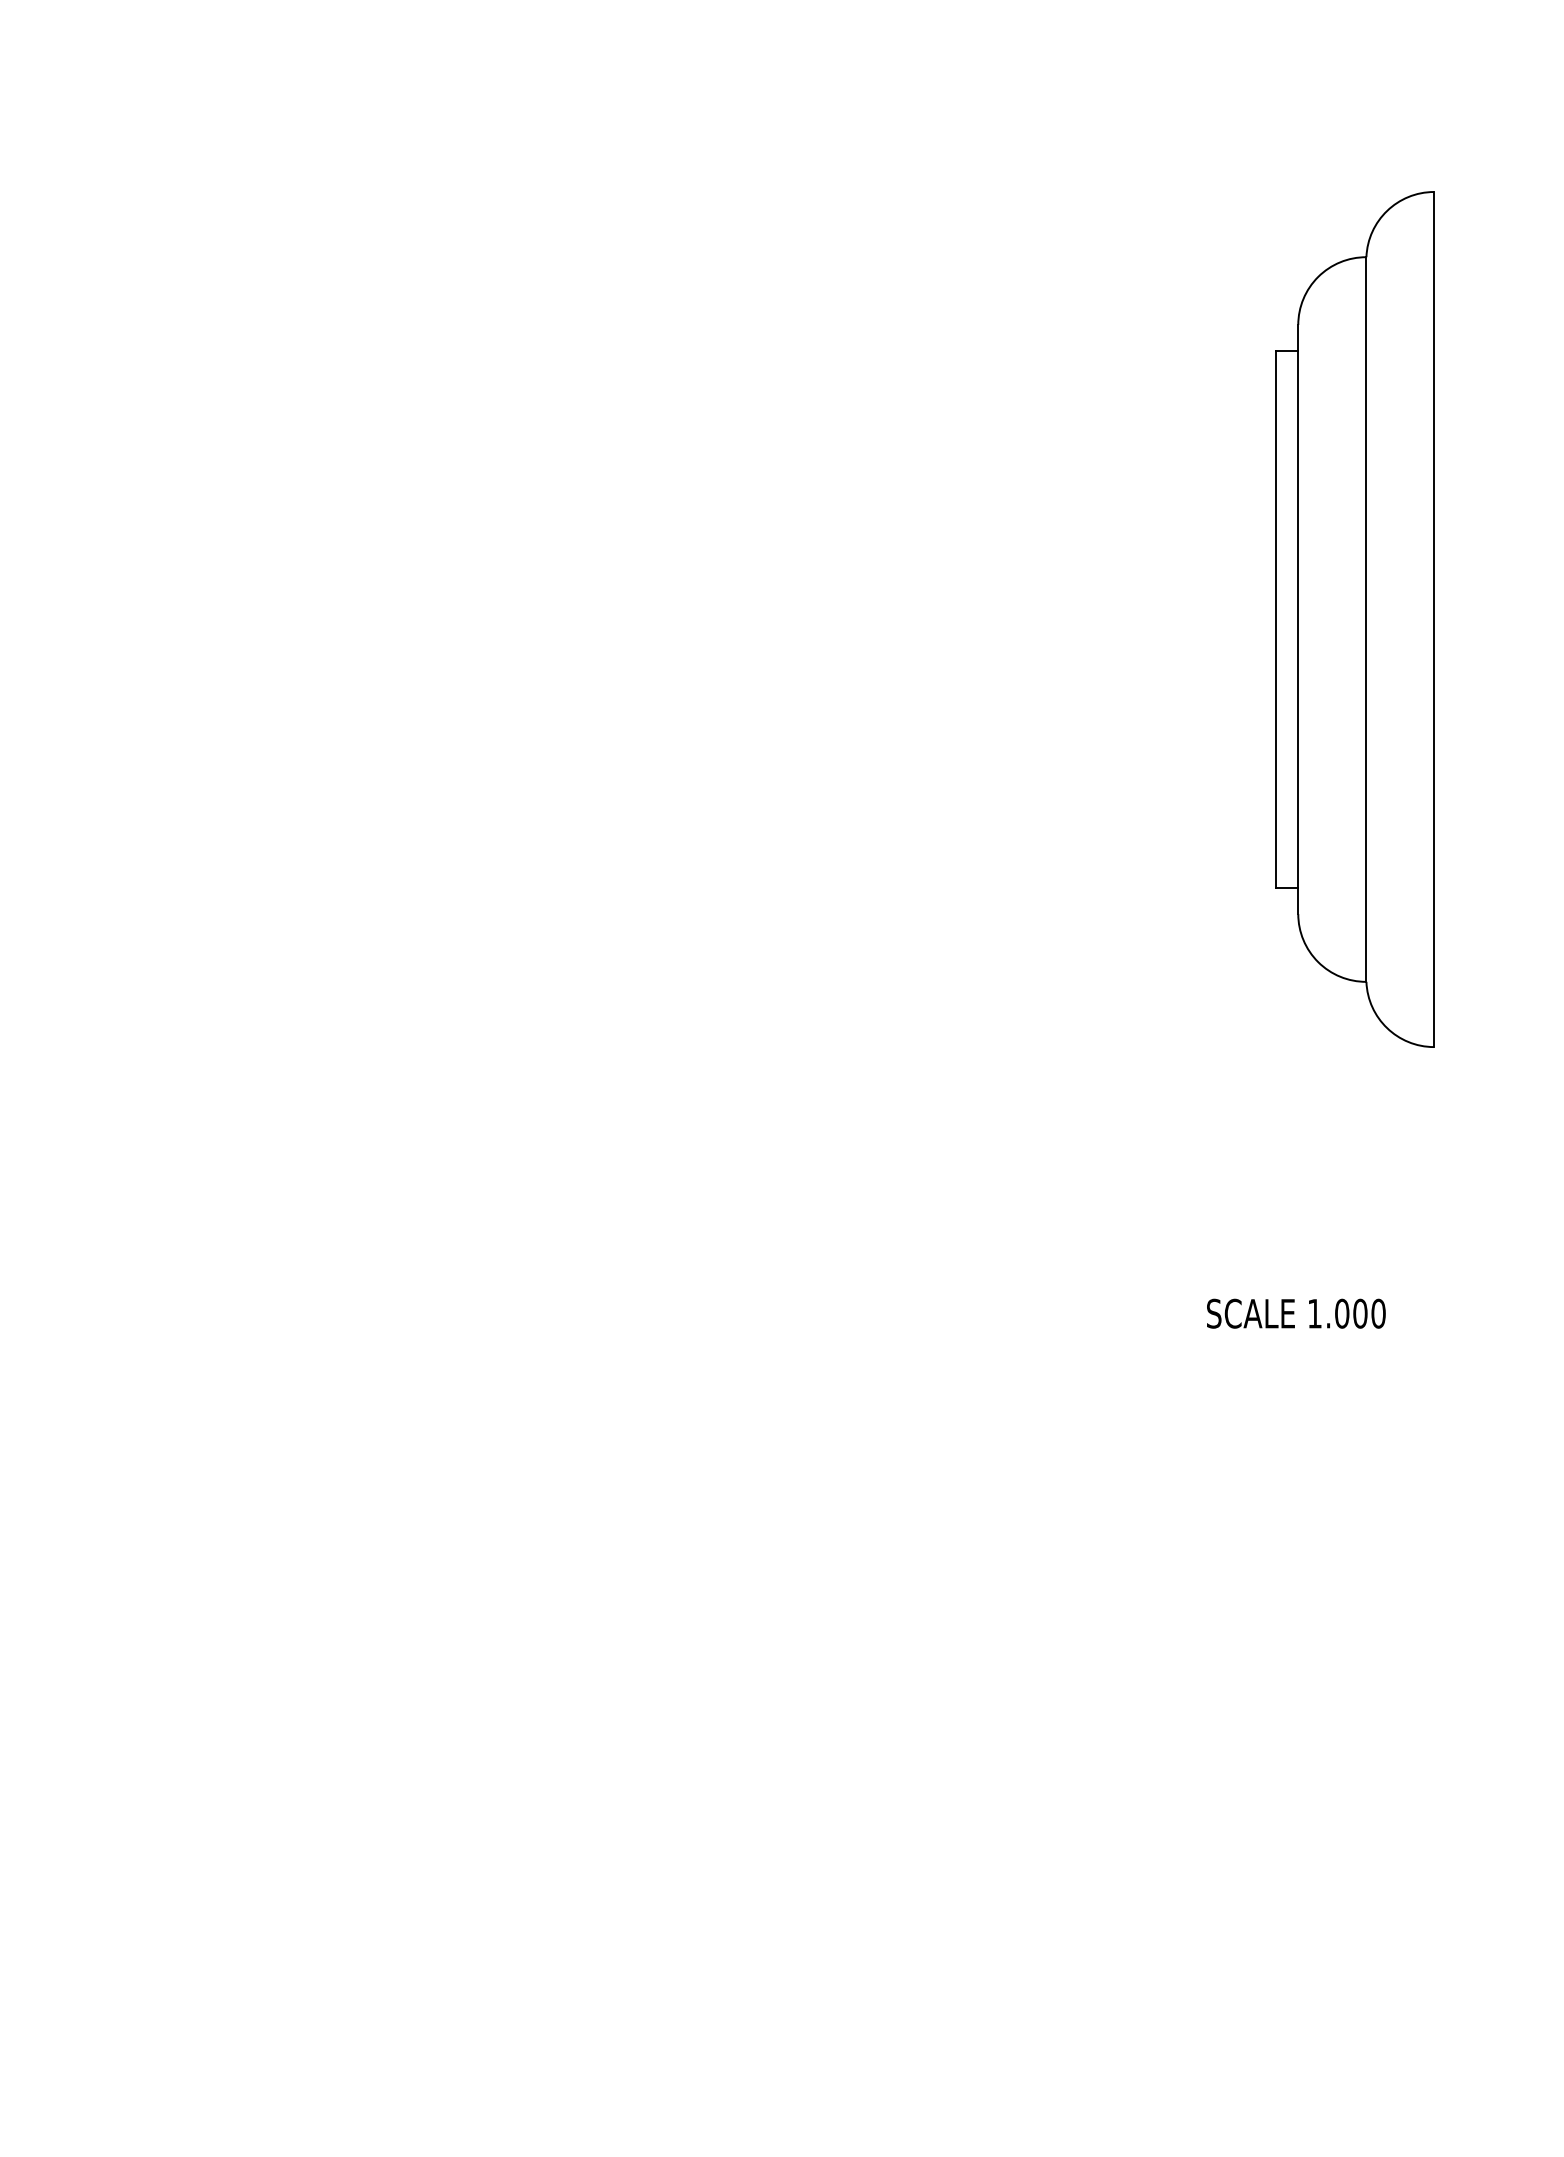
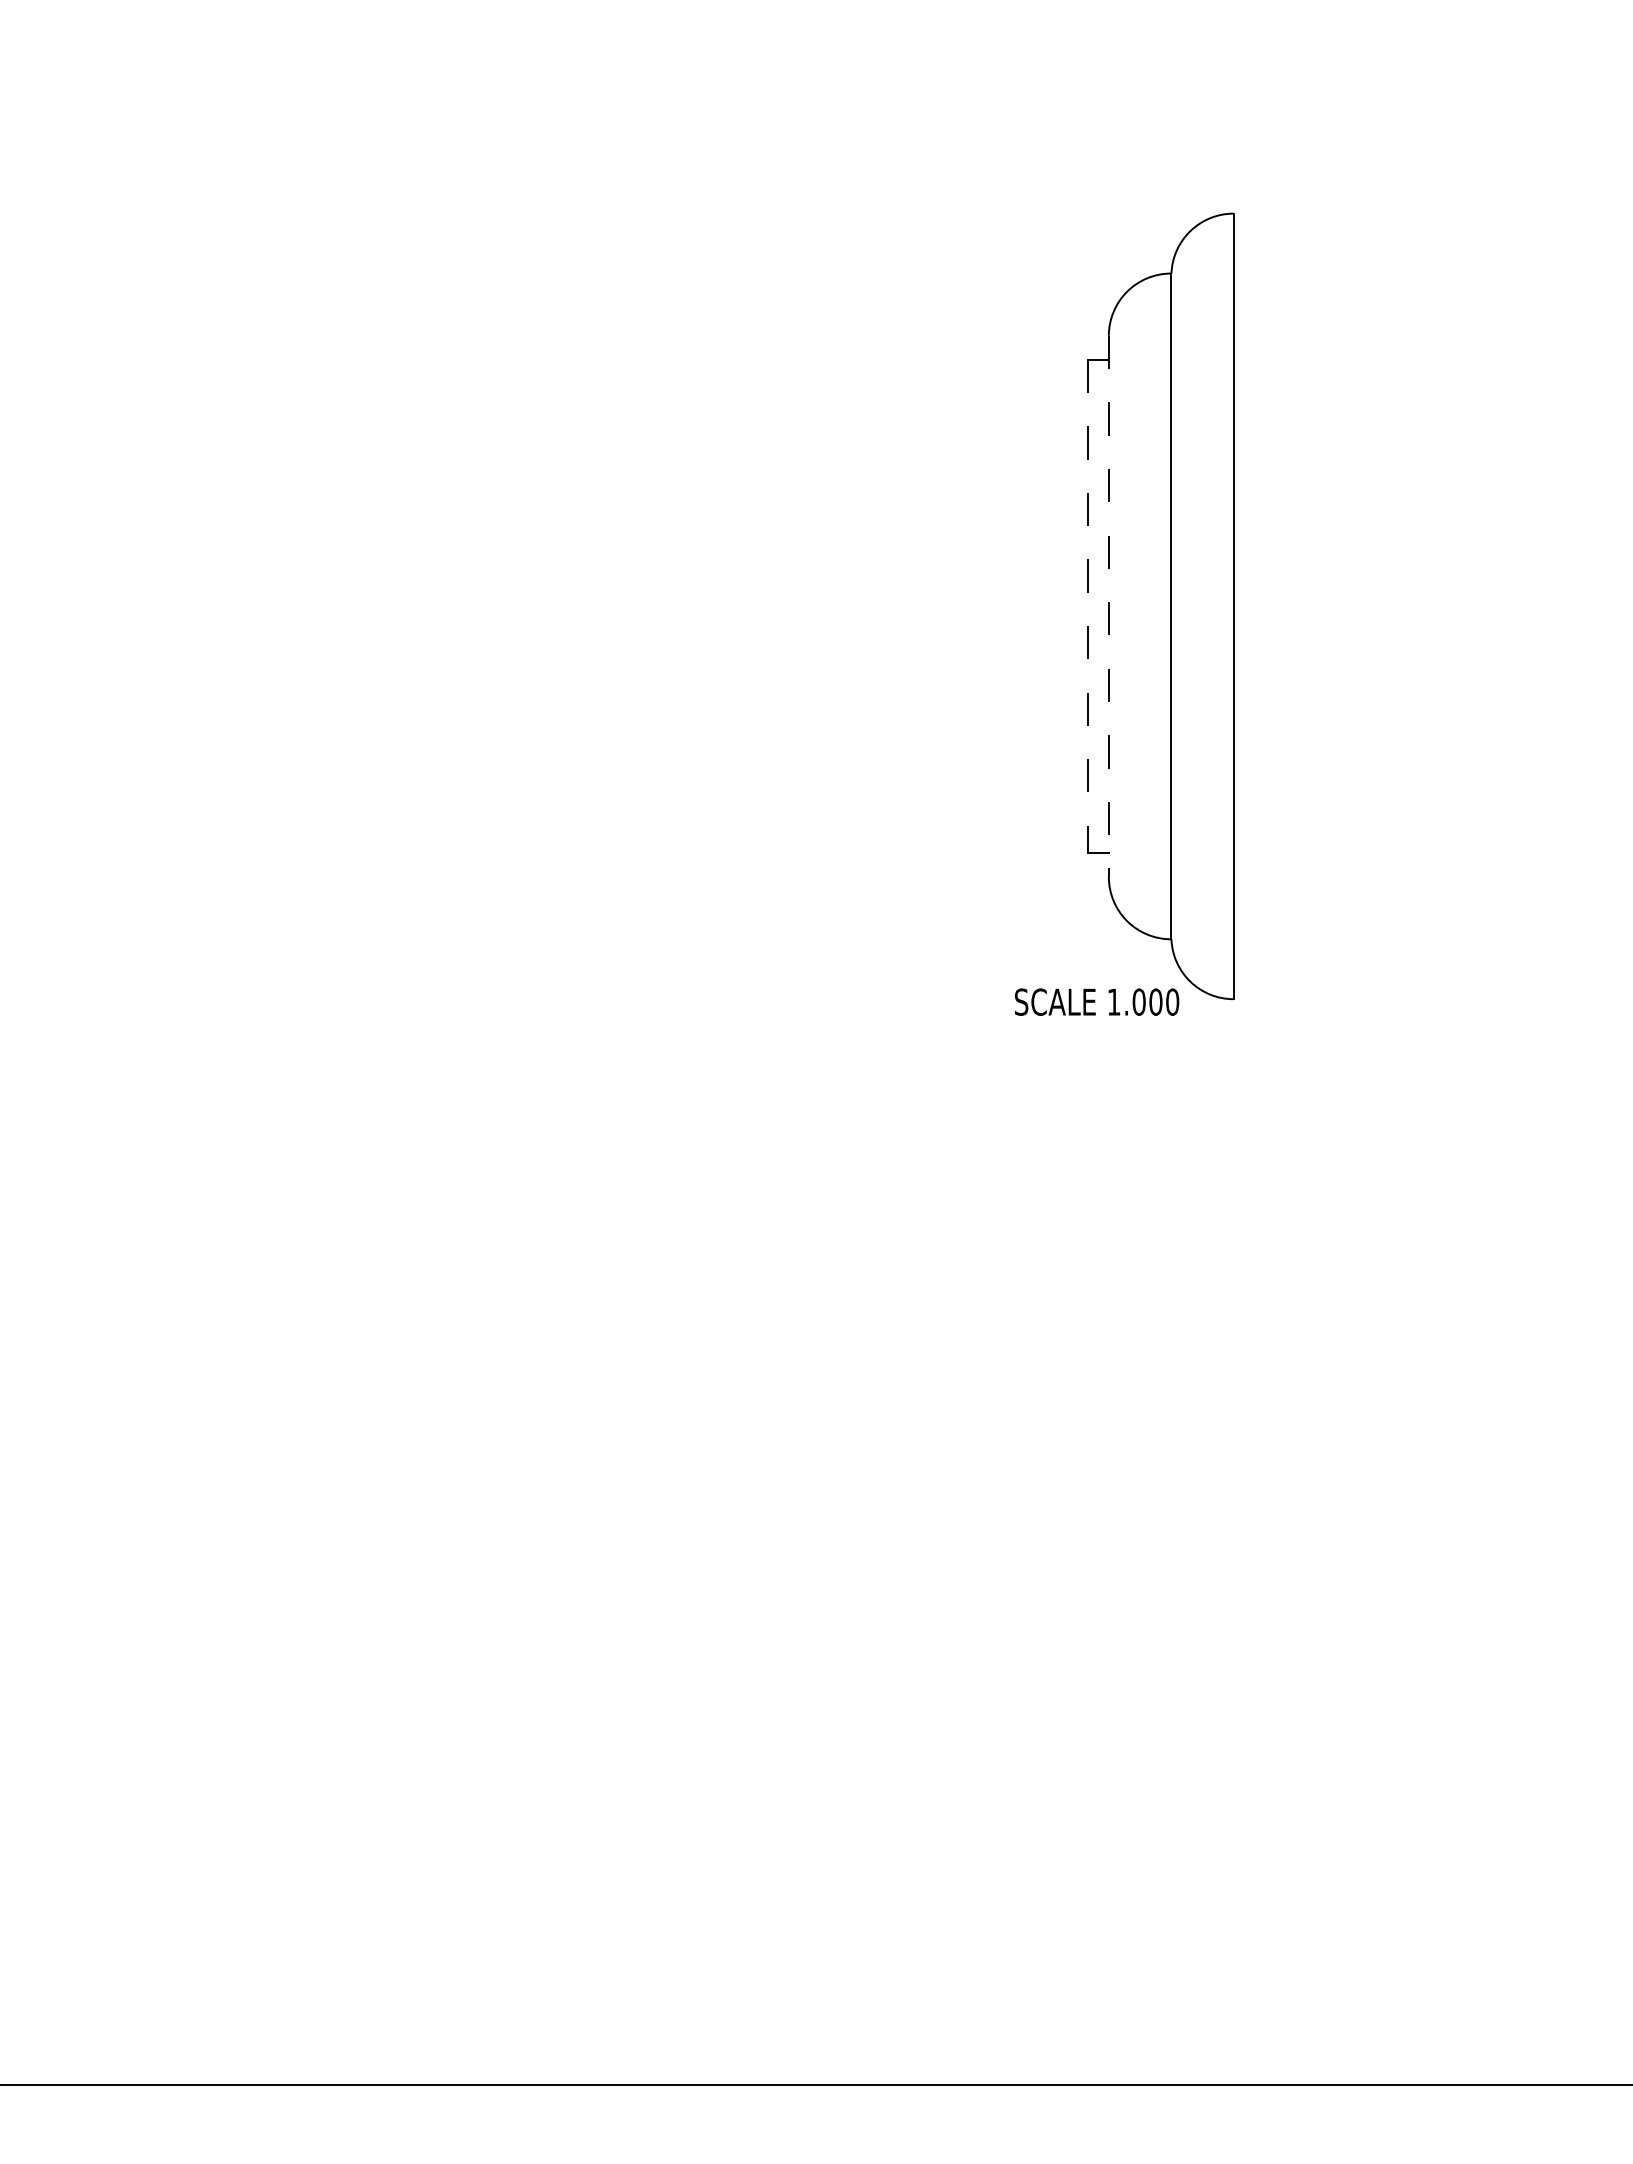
line: (1276, 619) -> (1088, 606), solid -> dashed
line: (1297, 619) -> (1108, 606), solid -> dashed
text: (1296, 1313) -> (1097, 1001), moved

